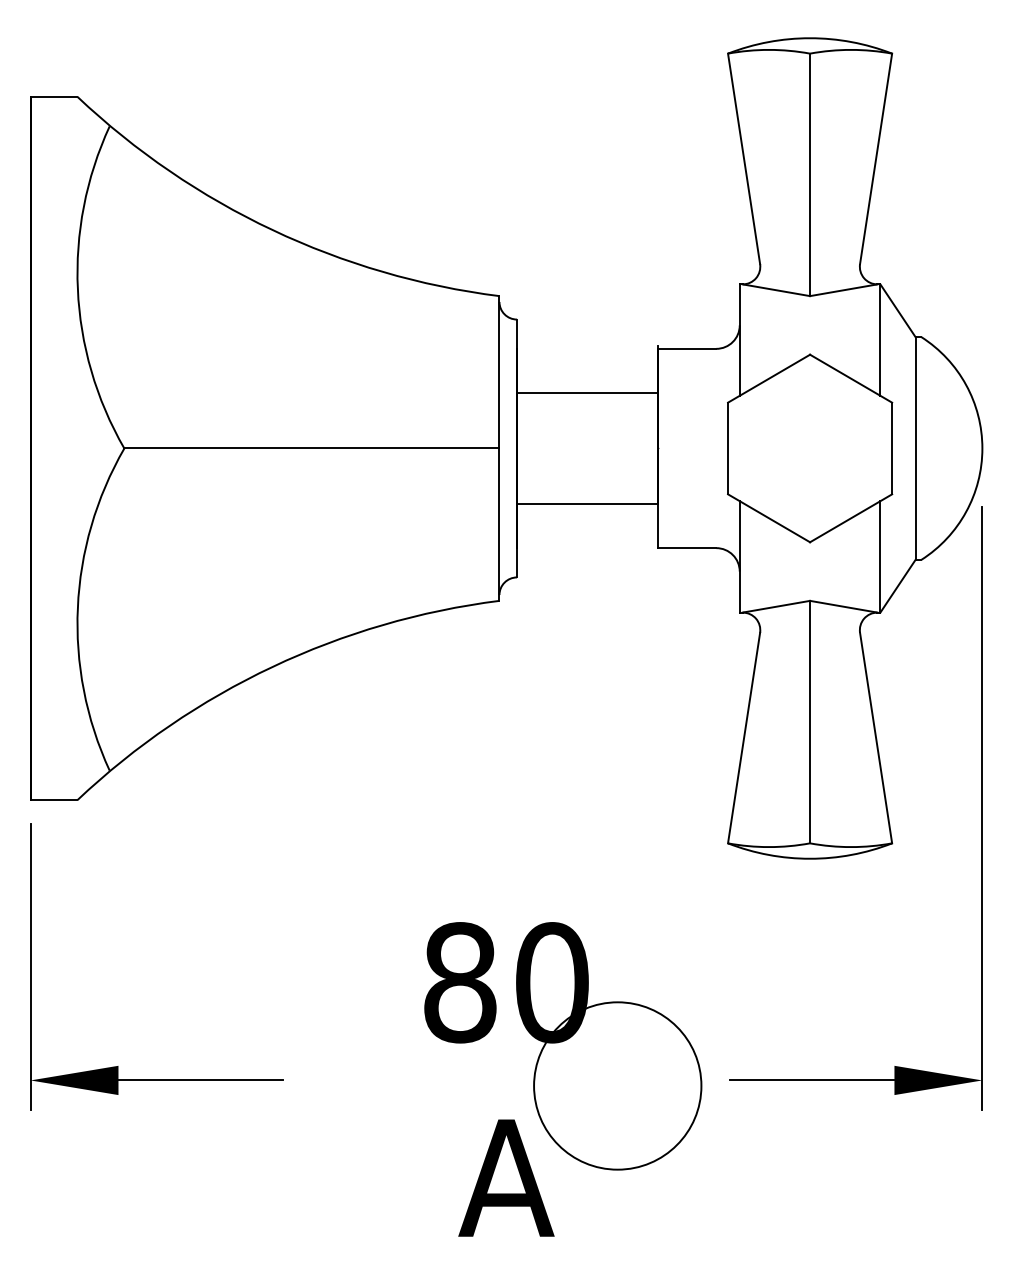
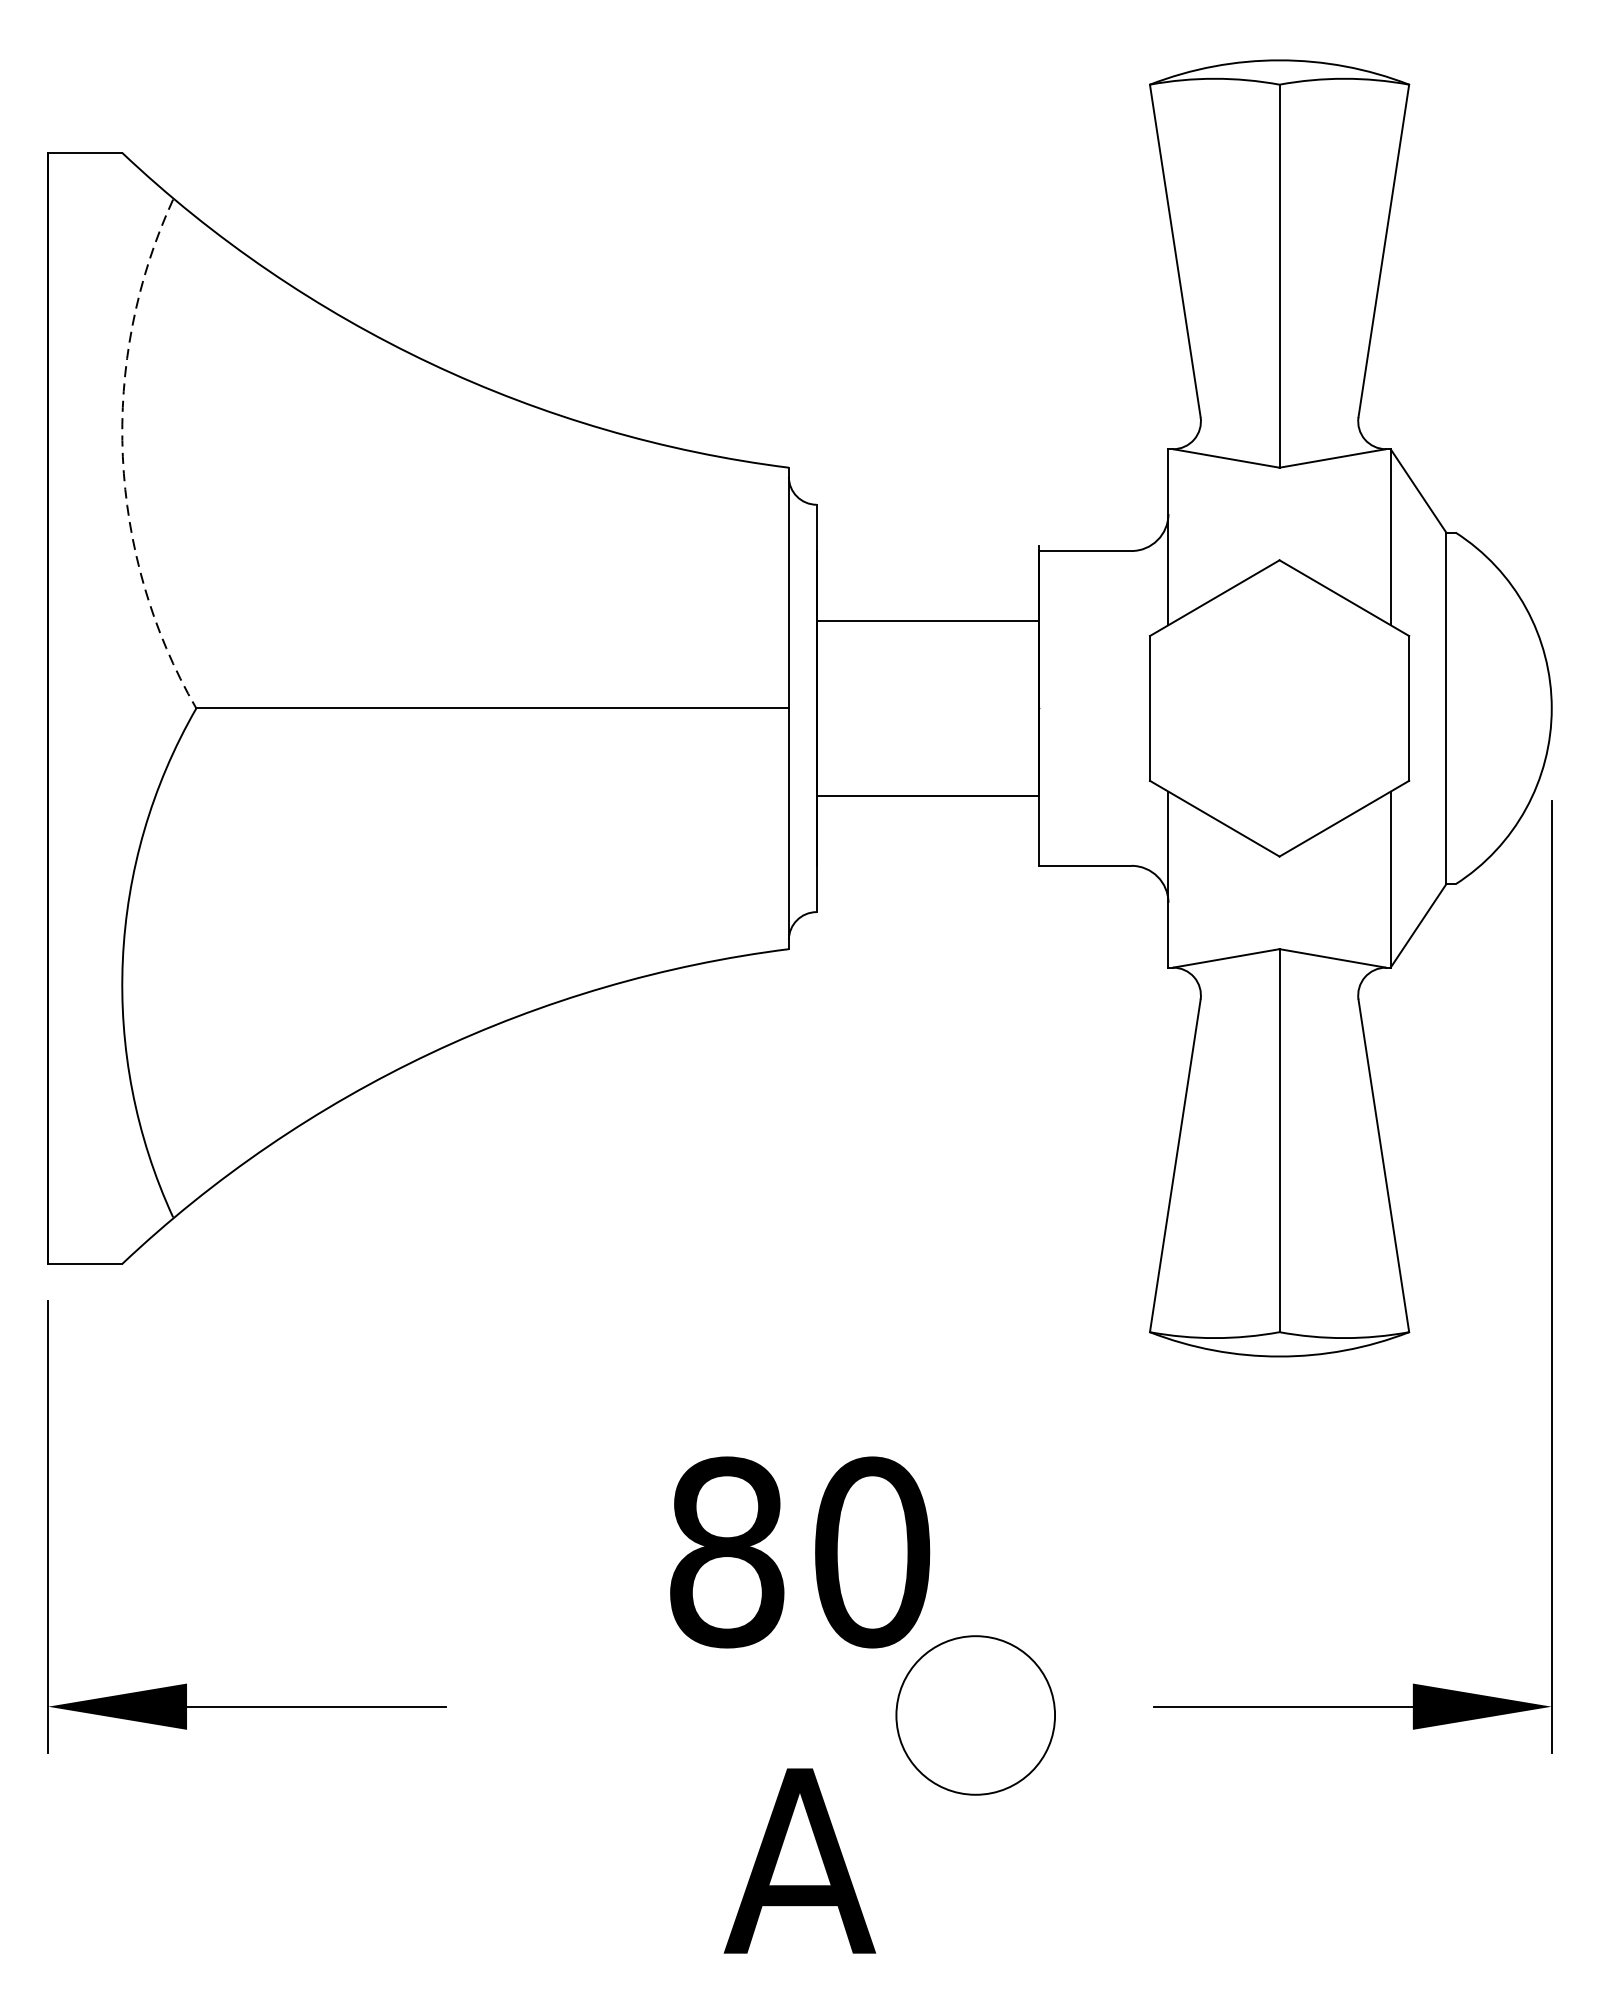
arc: (77, 289) -> (122, 457), solid -> dashed
circle: (617, 1085) -> (975, 1714), size x0.6

